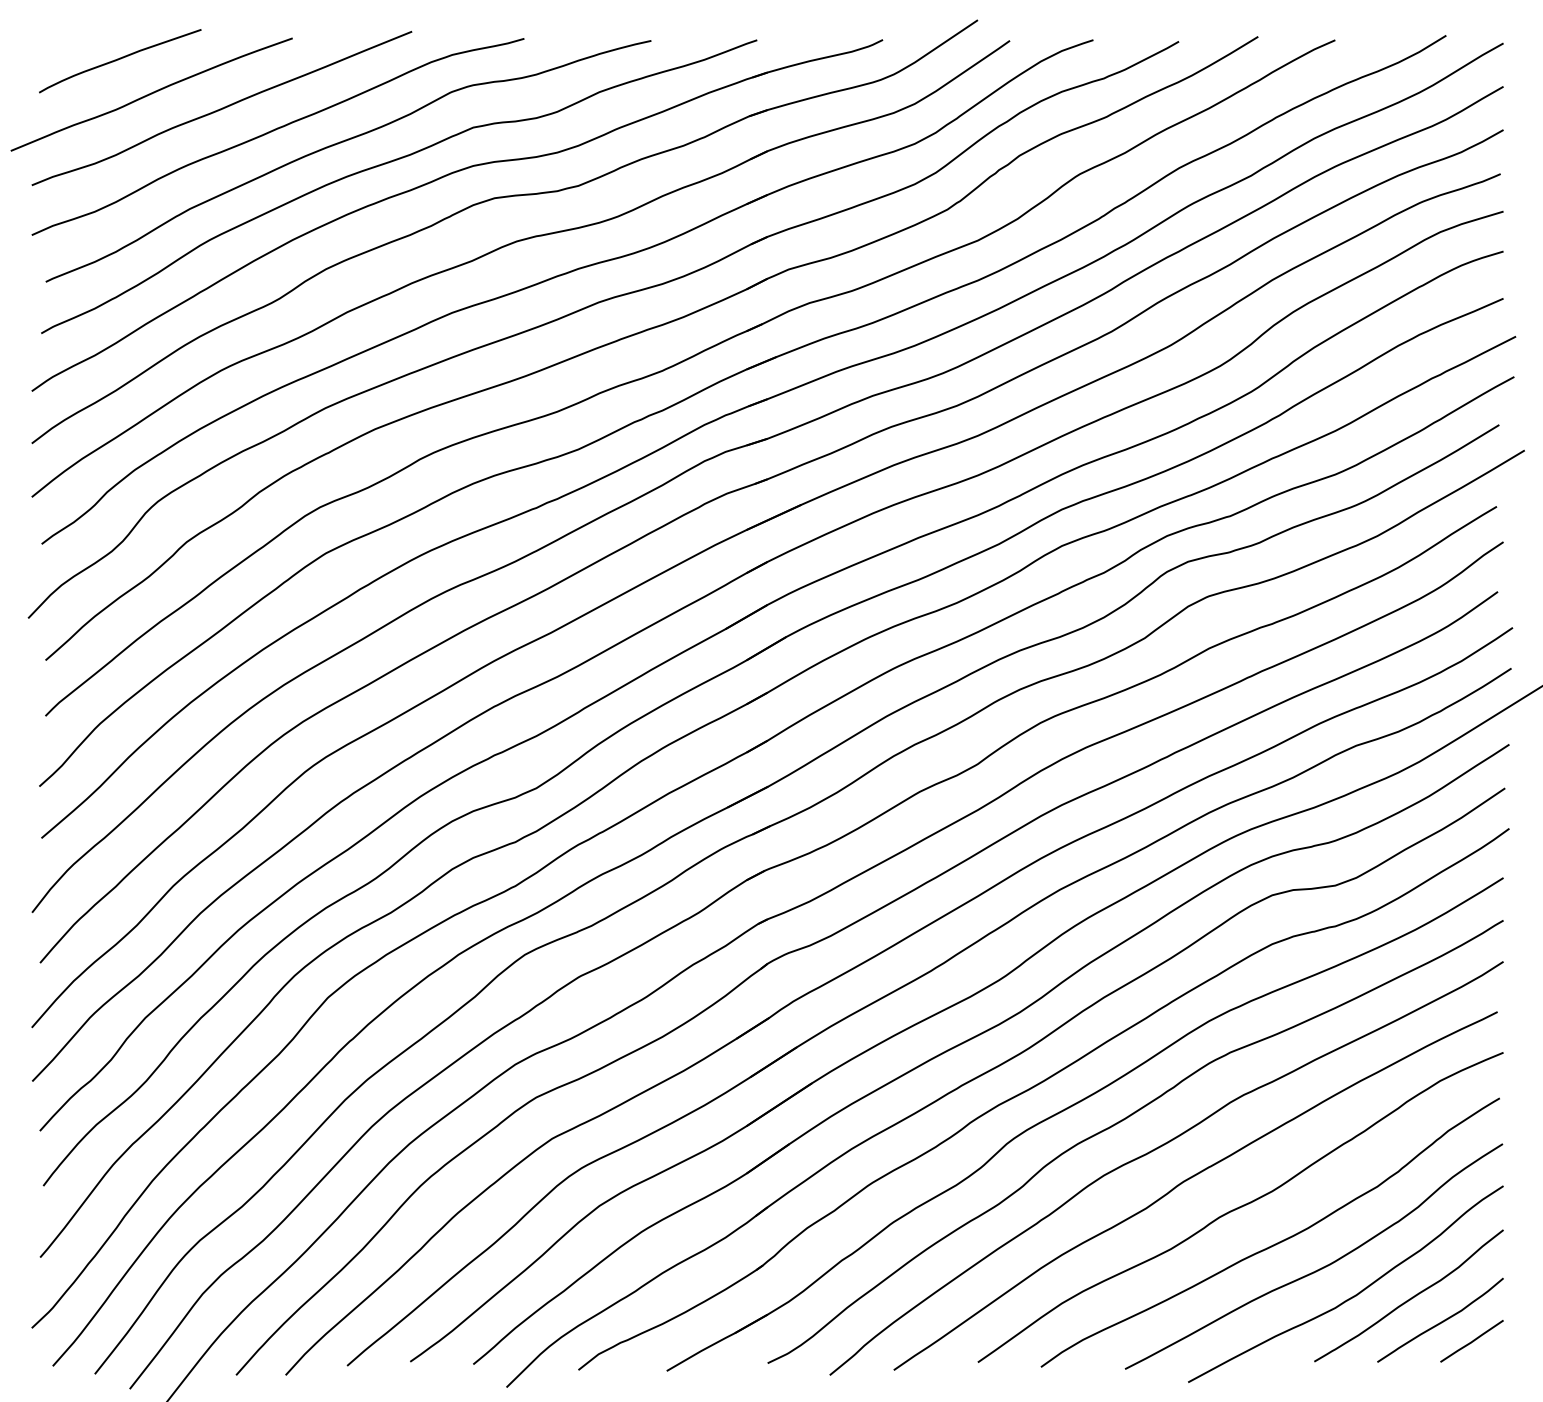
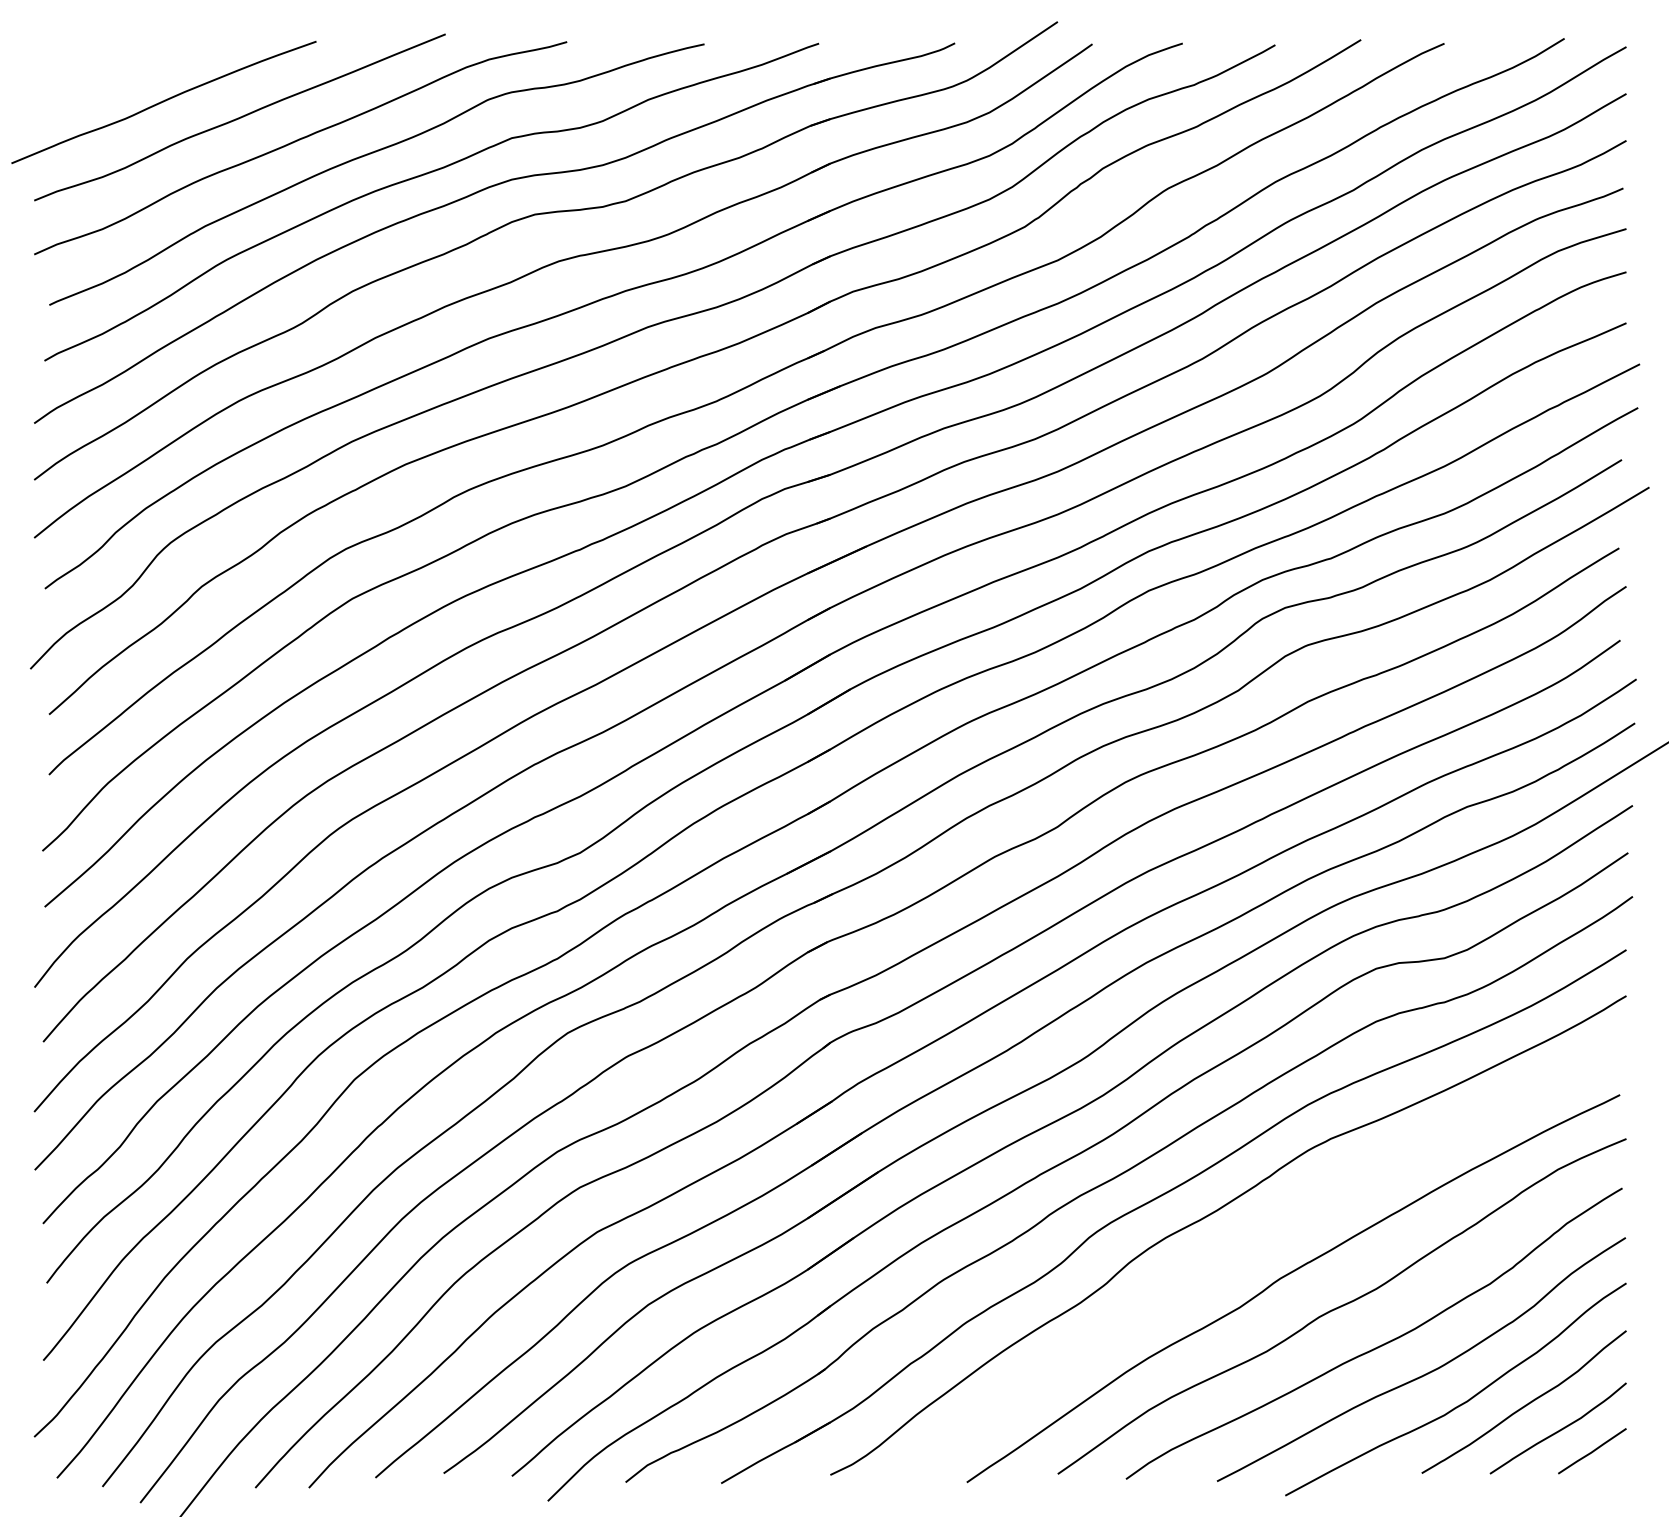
curve: (120, 59) -> (130, 64), removed
curve: (1157, 1149) -> (1252, 1243), removed

